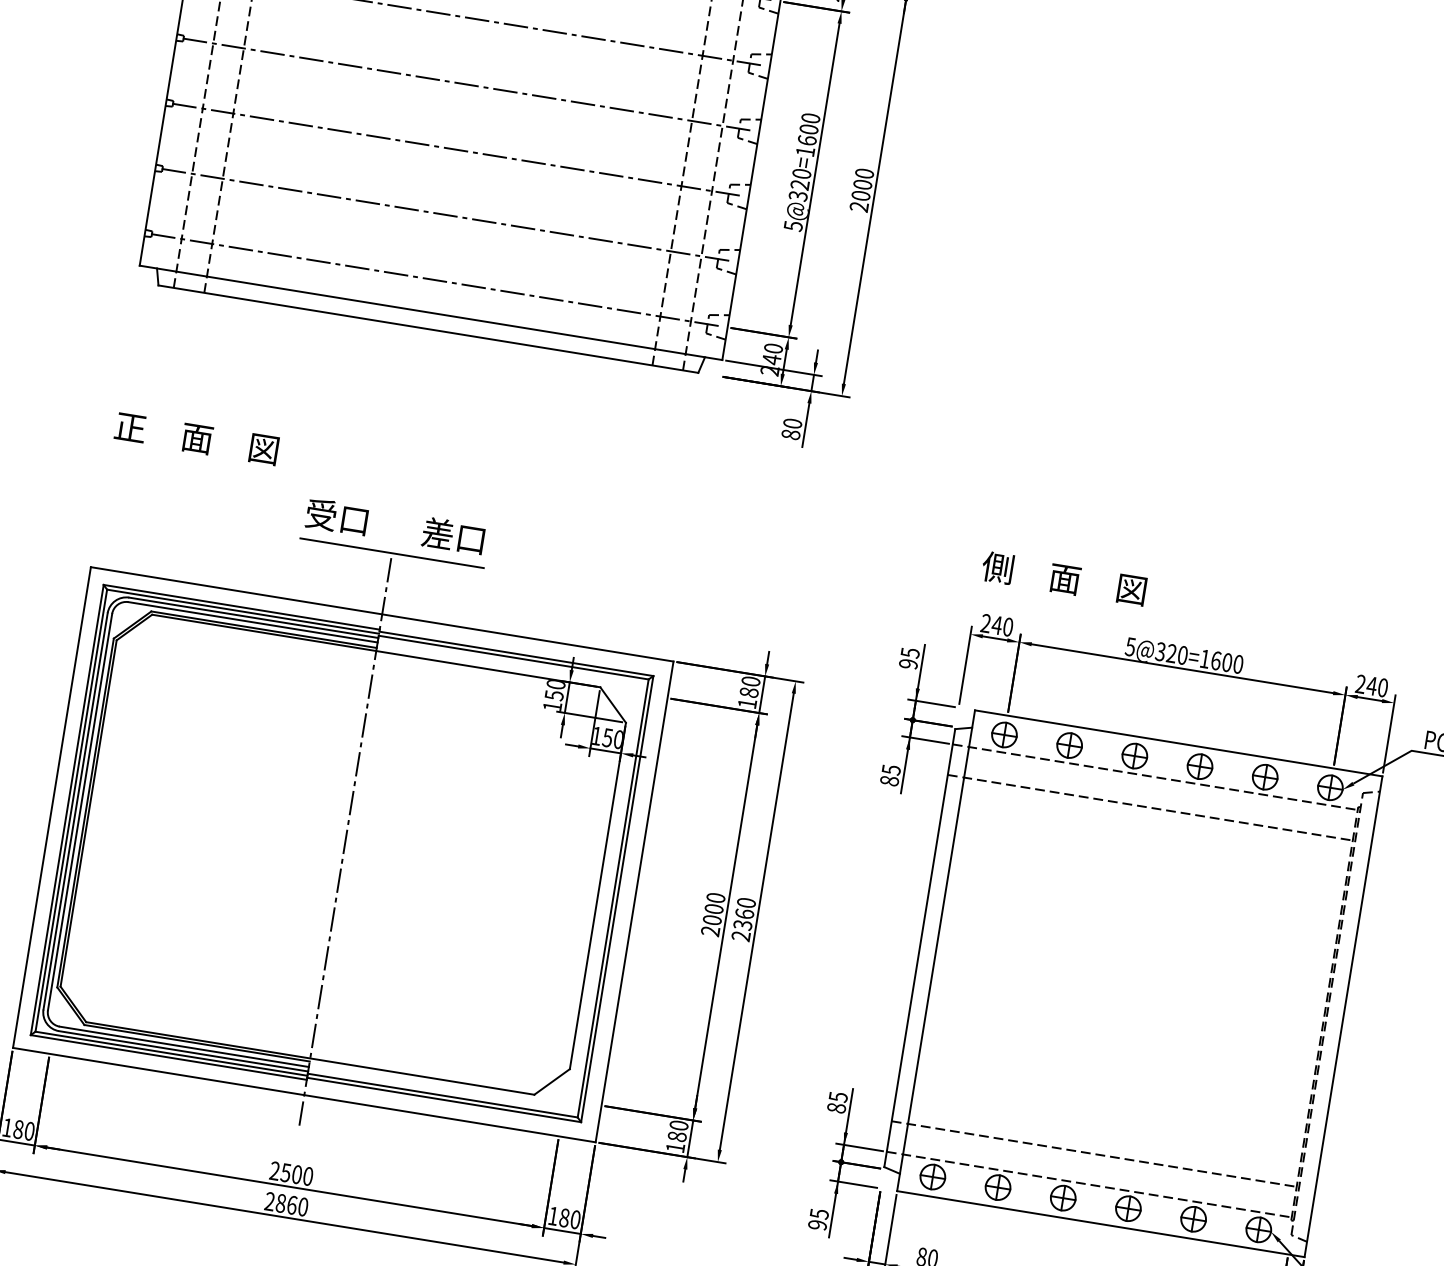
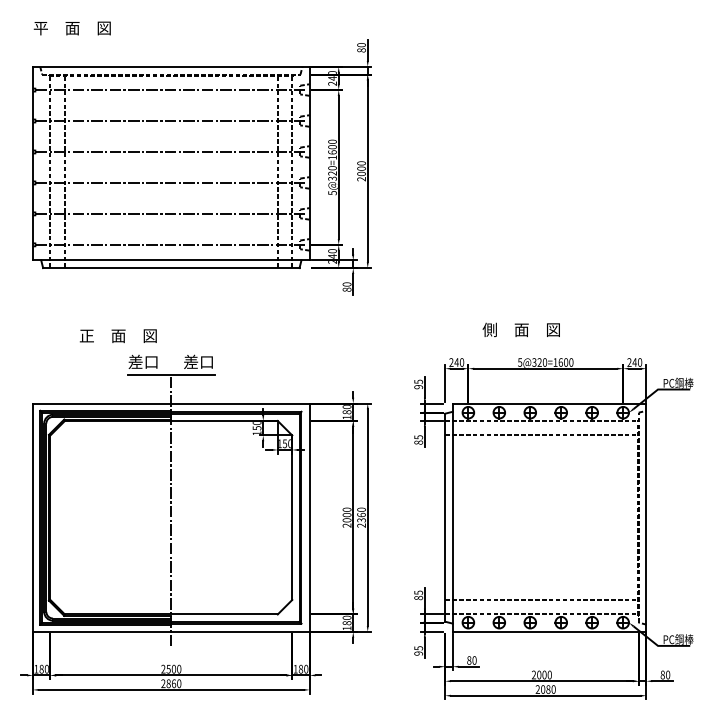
text: (195, 437) -> (117, 335), moved
text: (321, 513) -> (135, 361), 受口 -> 差口
text: (1062, 577) -> (520, 329), moved

